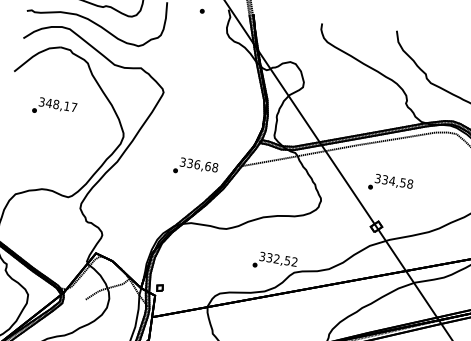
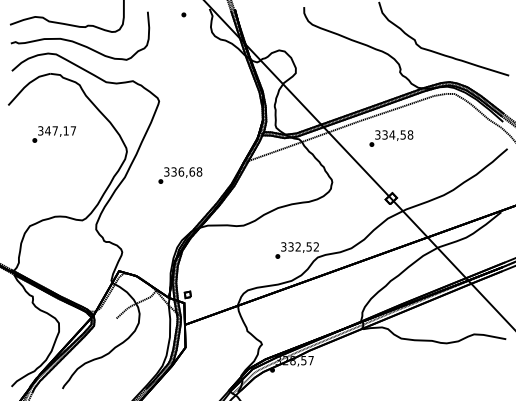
text: (56, 104) -> (55, 130), 348,17 -> 347,17
text: (195, 168) -> (180, 175), moved
text: (390, 184) -> (391, 138), moved

